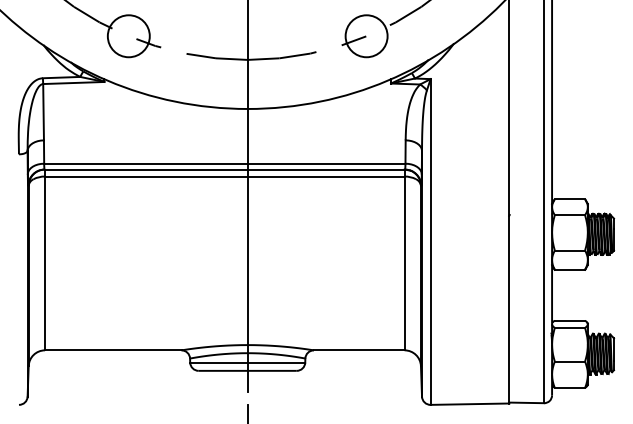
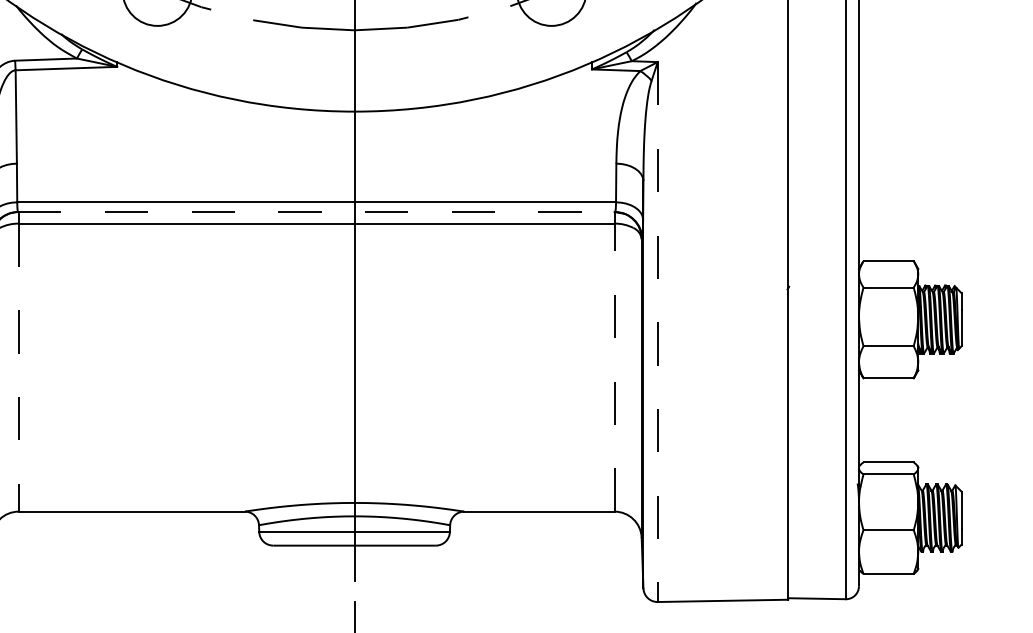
line: (225, 169) -> (317, 211), solid -> dashed
line: (430, 241) -> (657, 331), solid -> dashed
line: (45, 263) -> (19, 367), solid -> dashed
line: (404, 263) -> (614, 367), solid -> dashed

